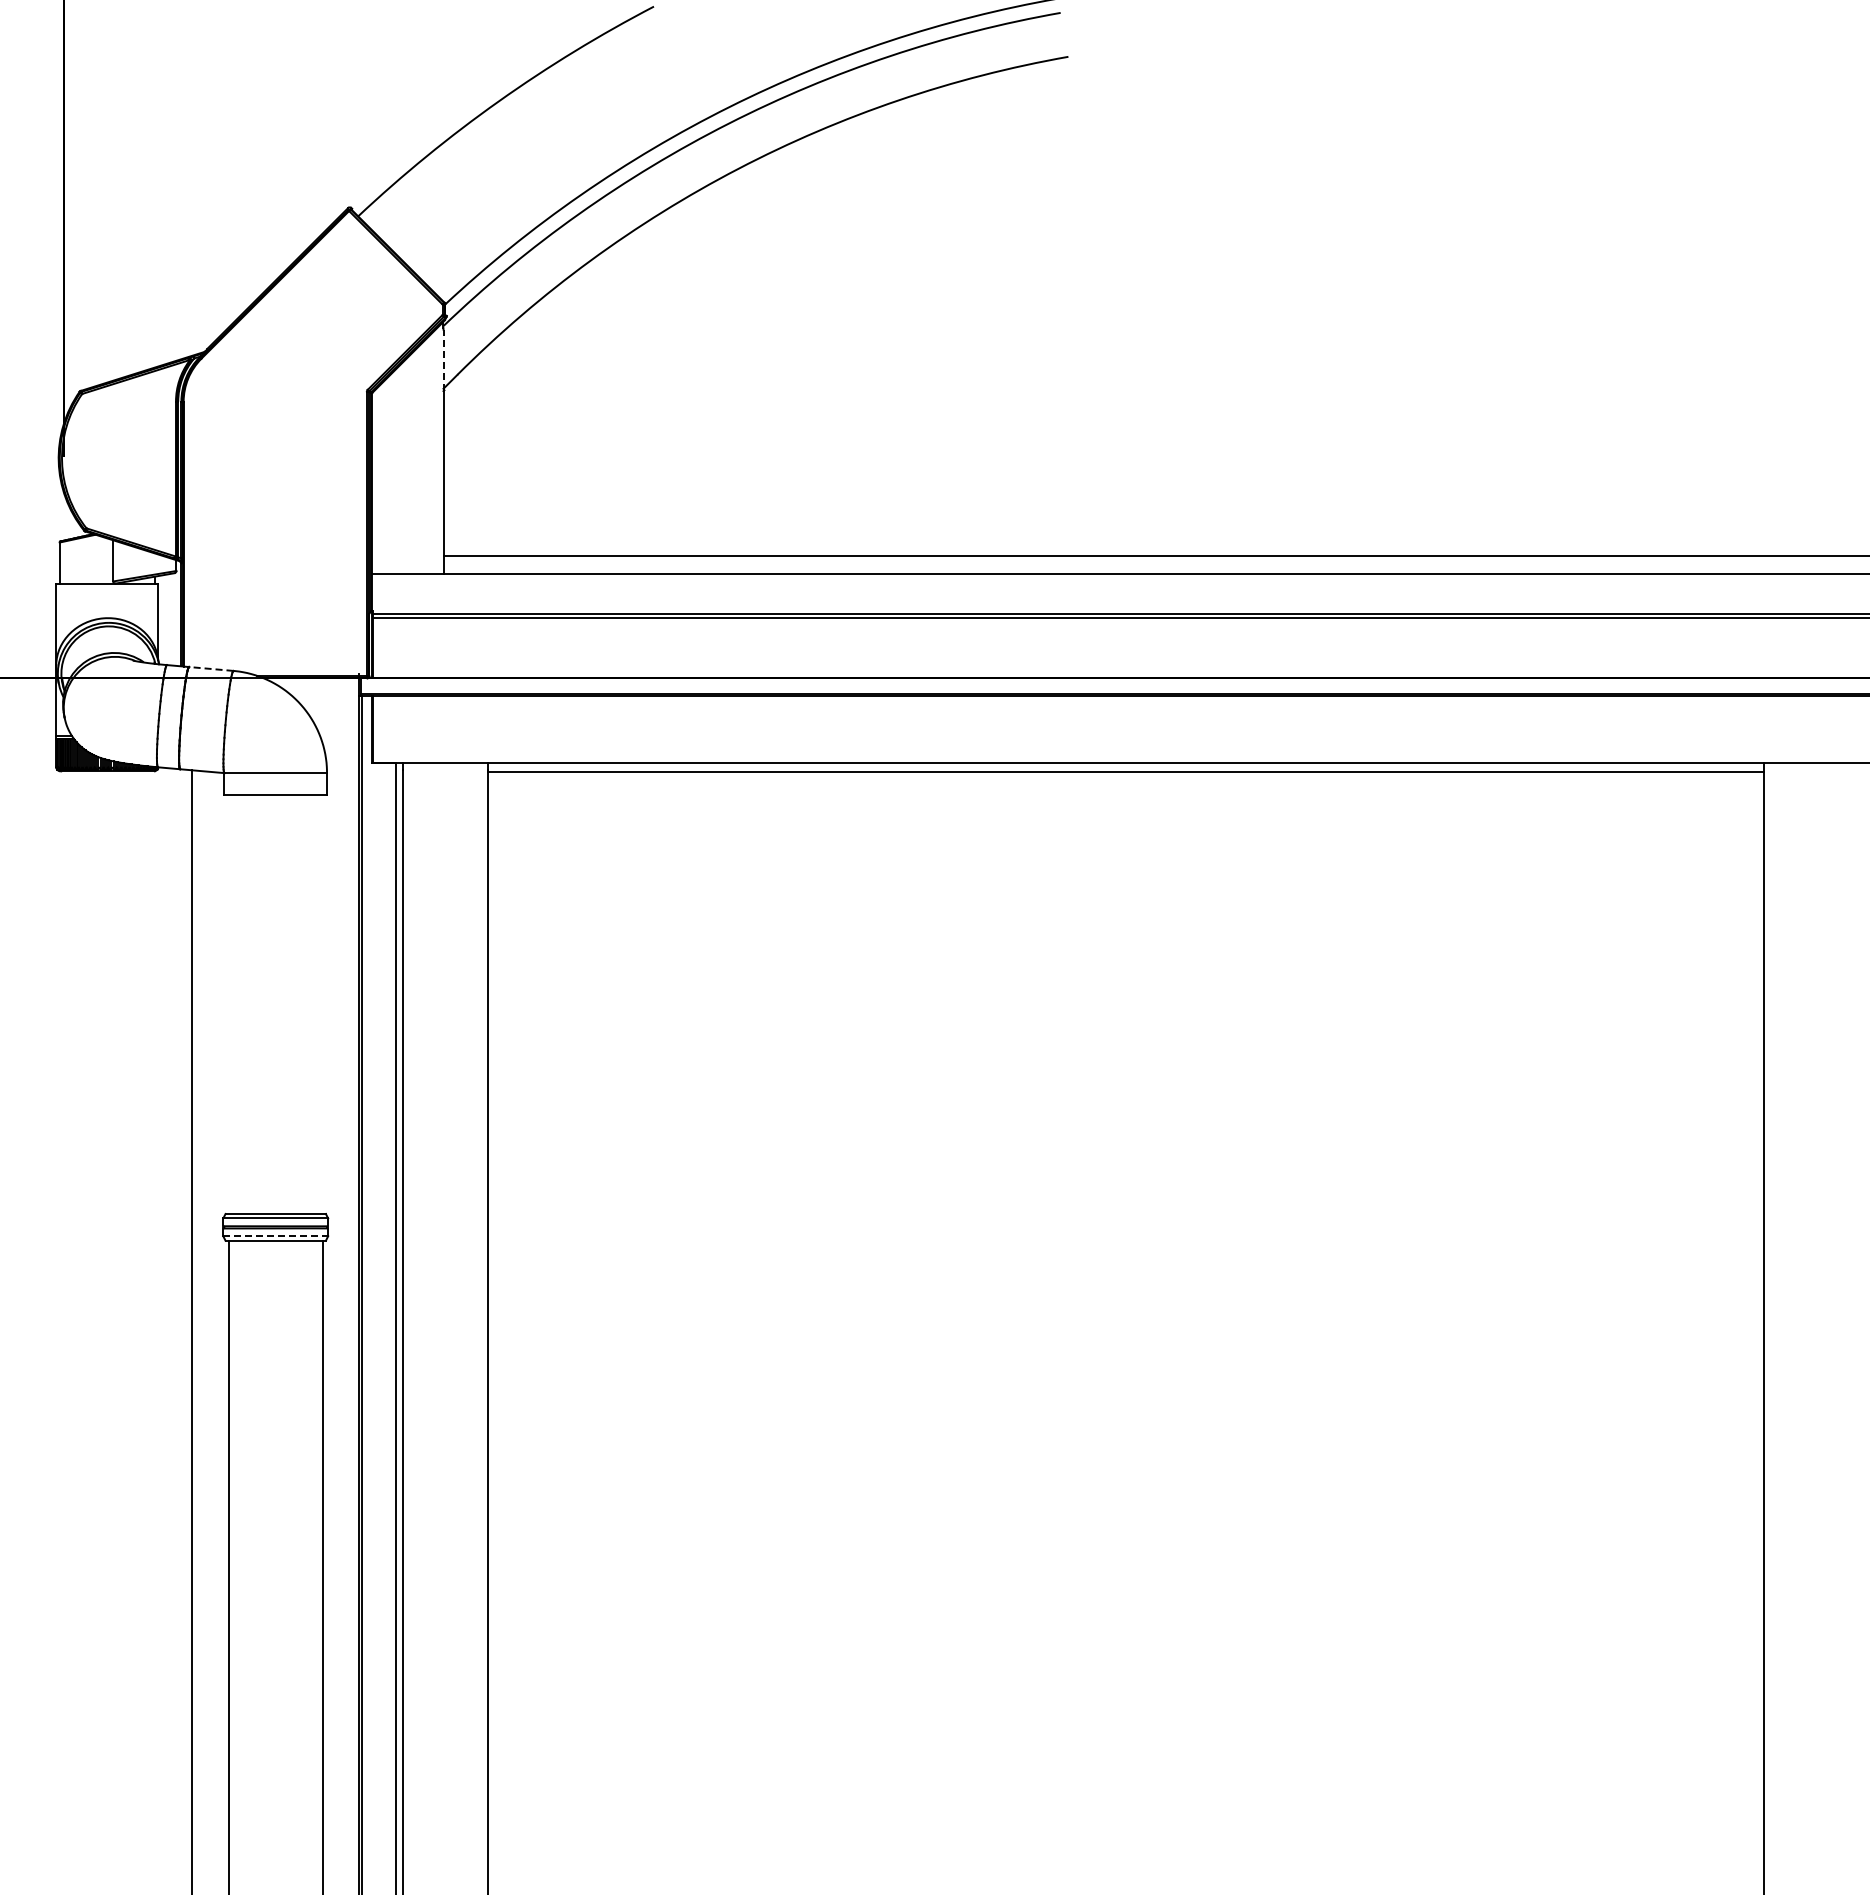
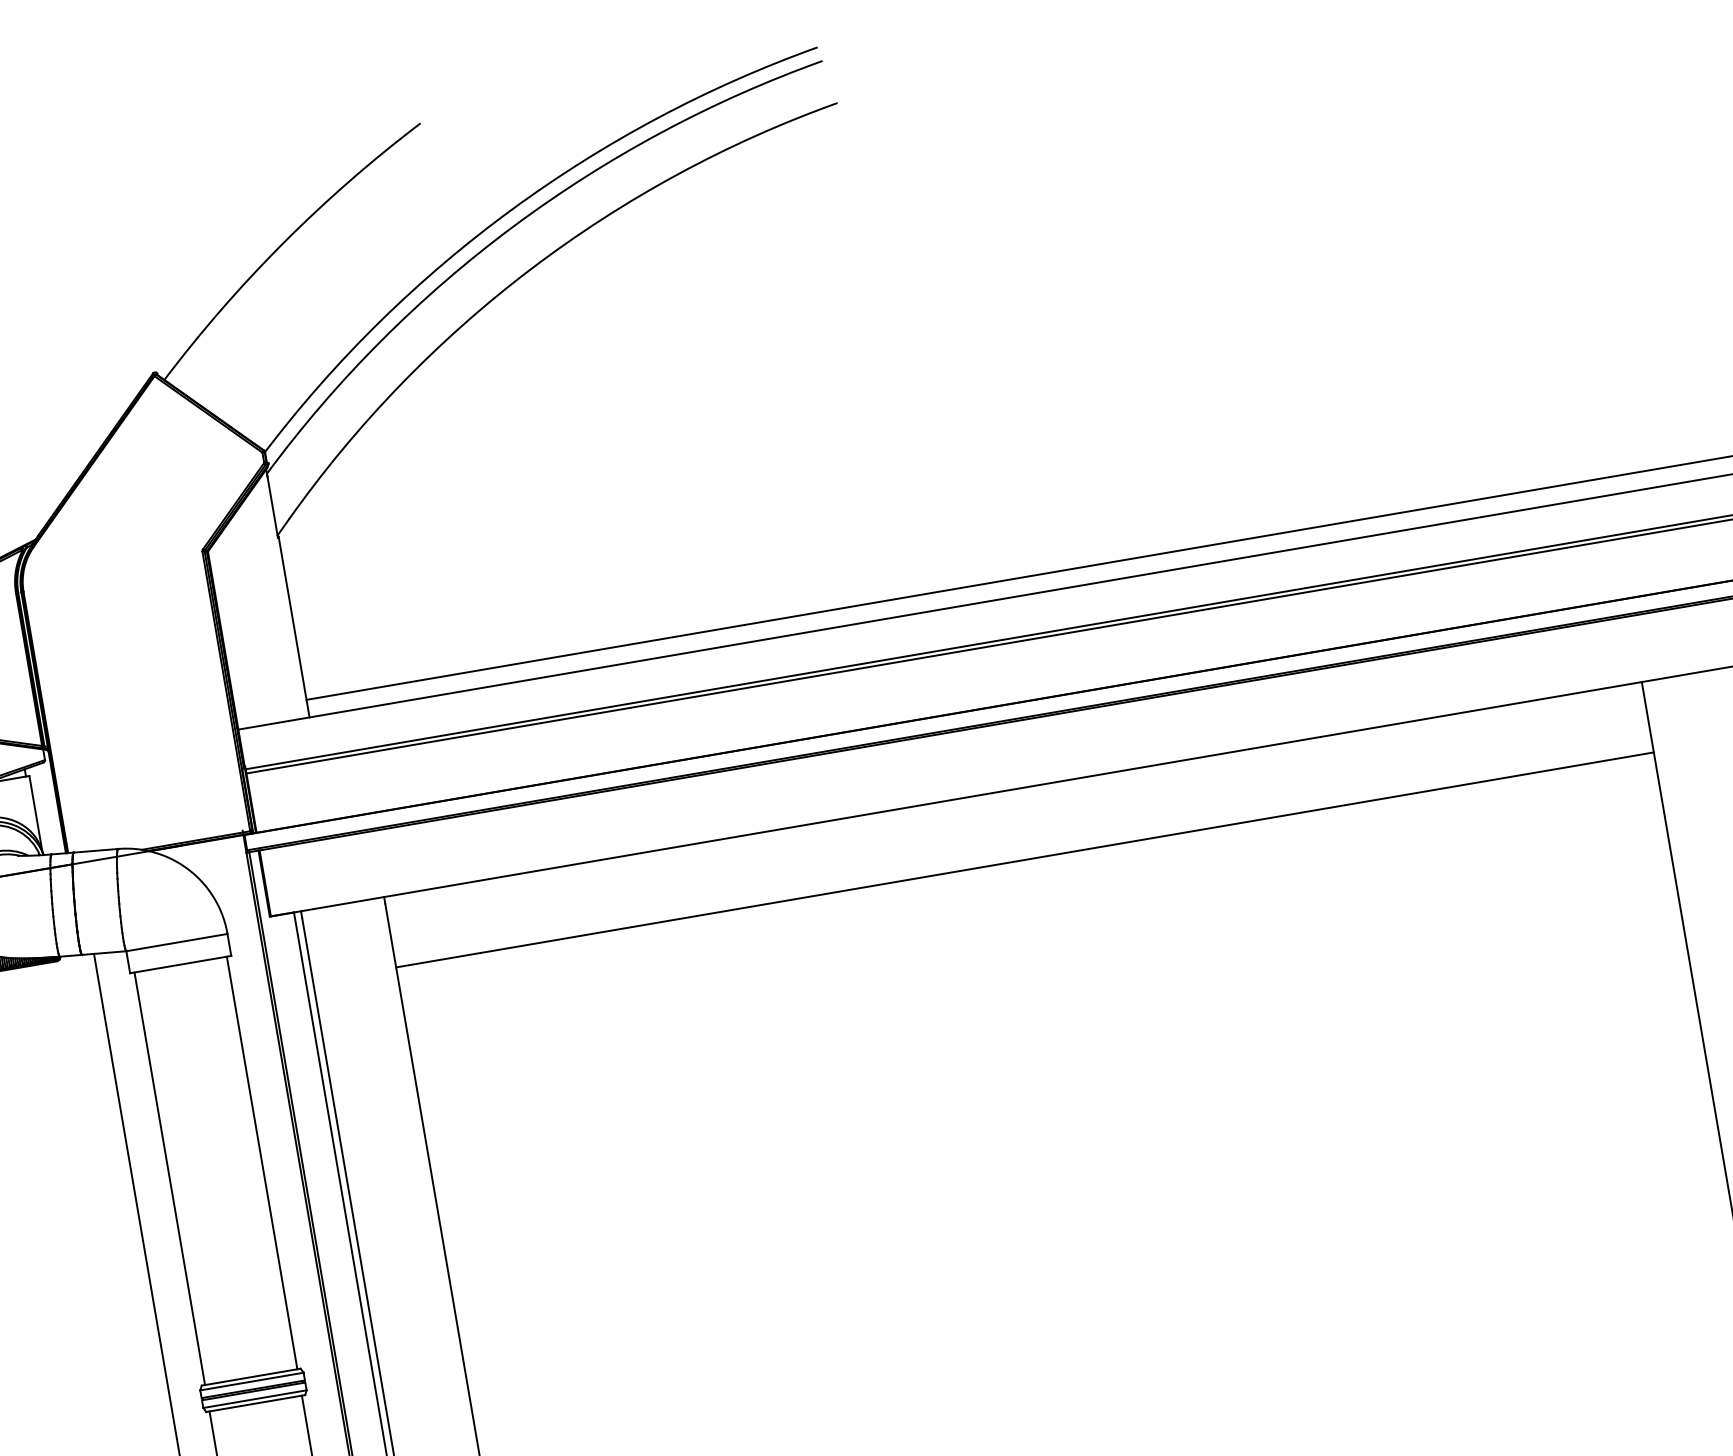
line: (443, 360) -> (272, 507), dashed -> solid
line: (210, 668) -> (95, 850), dashed -> solid
line: (1125, 771) -> (1024, 859), moved
line: (228, 1004) -> (169, 1178), added
line: (322, 1004) -> (262, 1162), added
line: (276, 1236) -> (255, 1399), dashed -> solid

